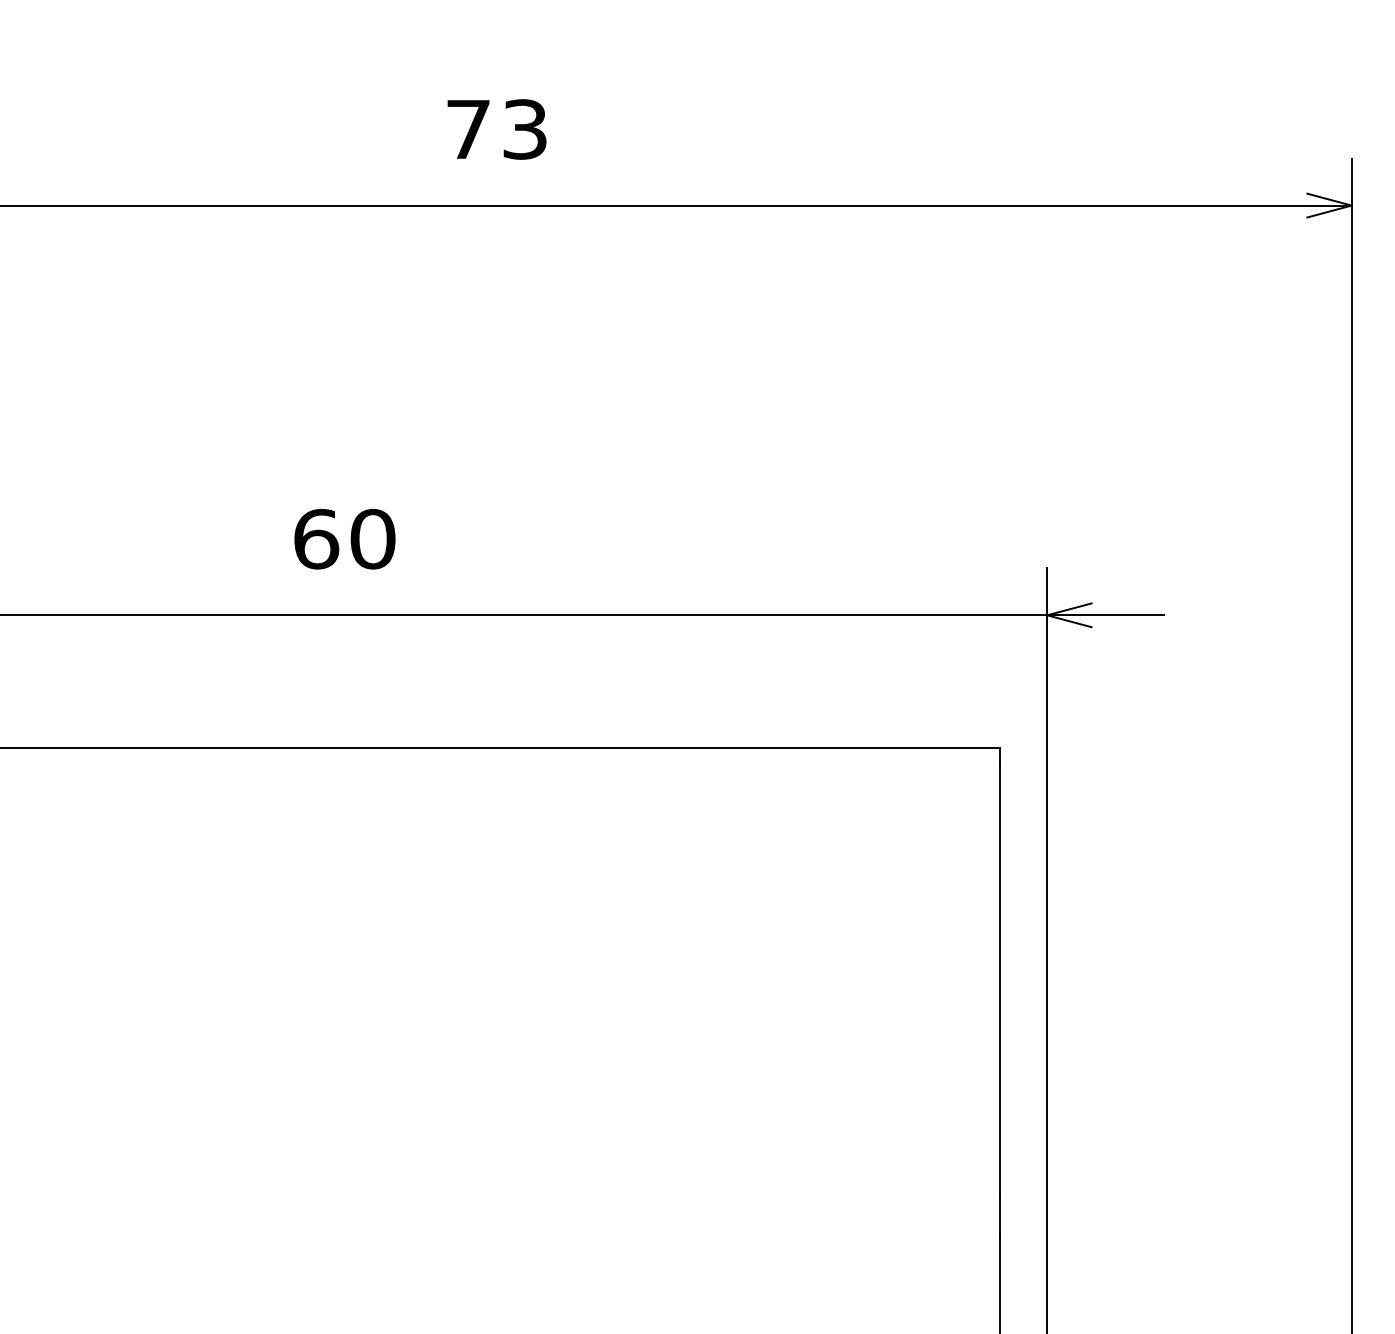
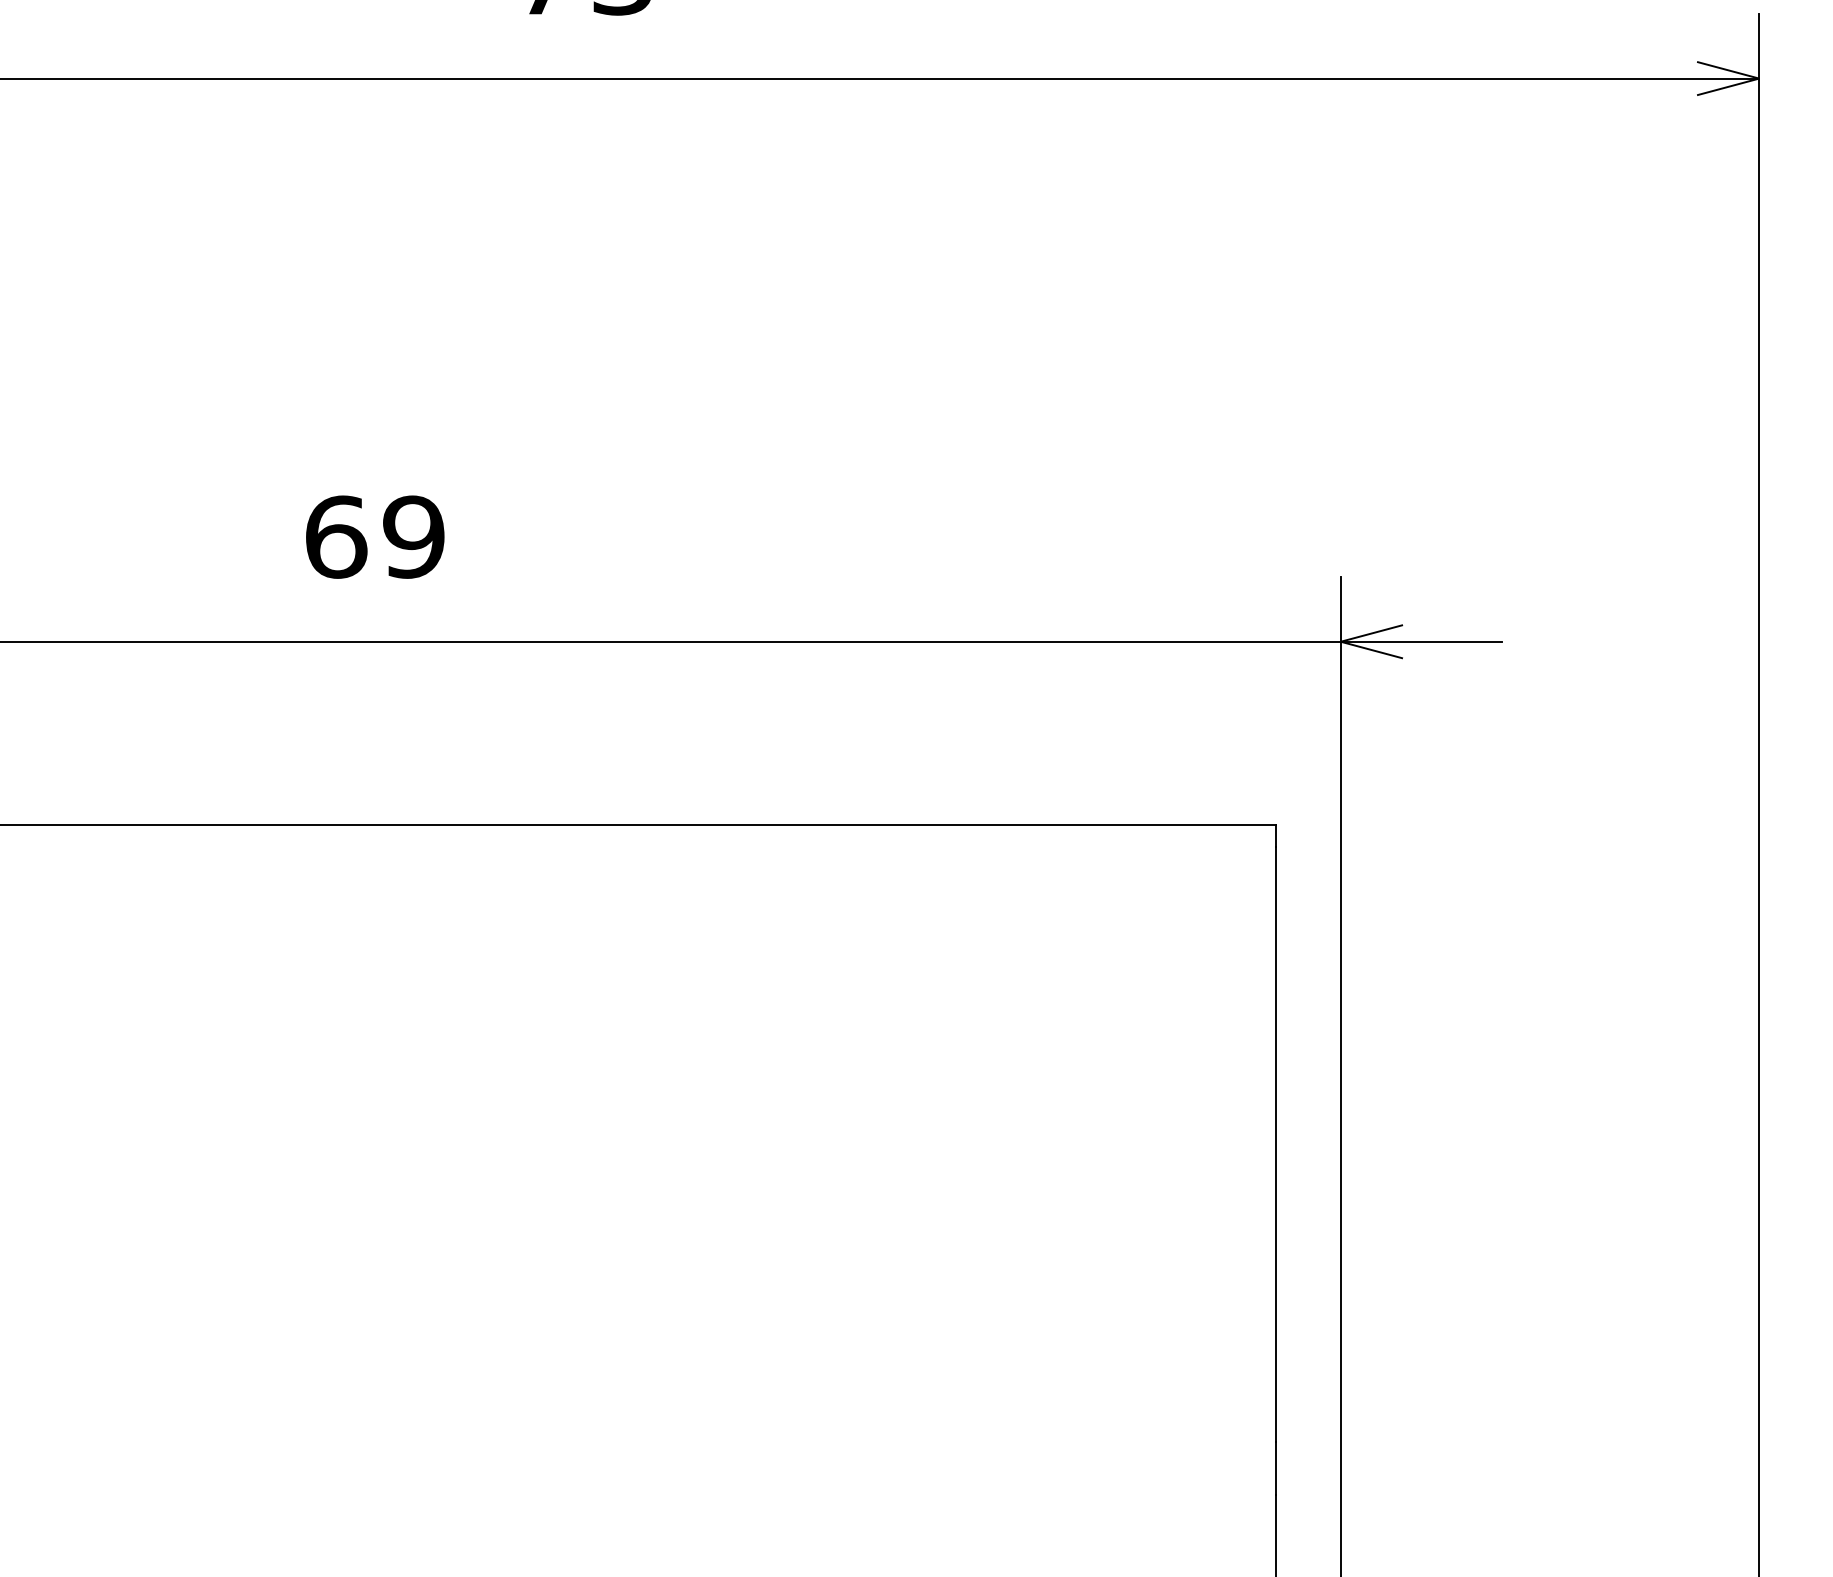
text: (372, 539) -> (413, 537), 60 -> 69

